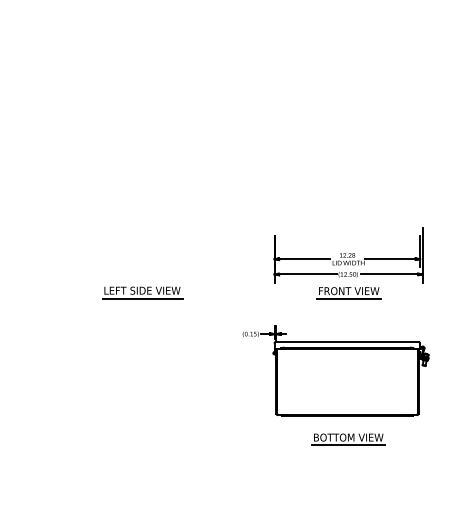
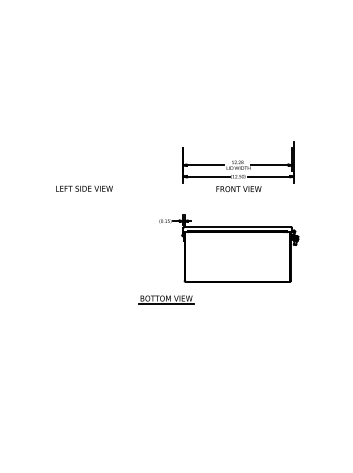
line: (142, 298) -> (84, 194), removed
line: (348, 298) -> (238, 194), removed
part: (348, 438) -> (166, 299), moved

